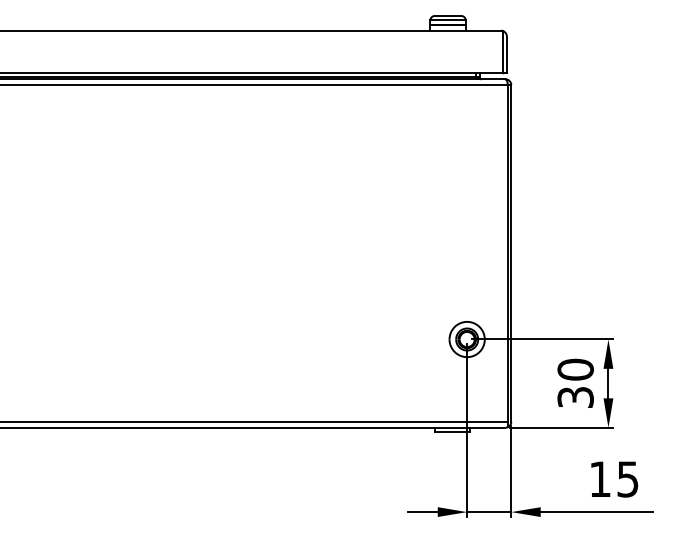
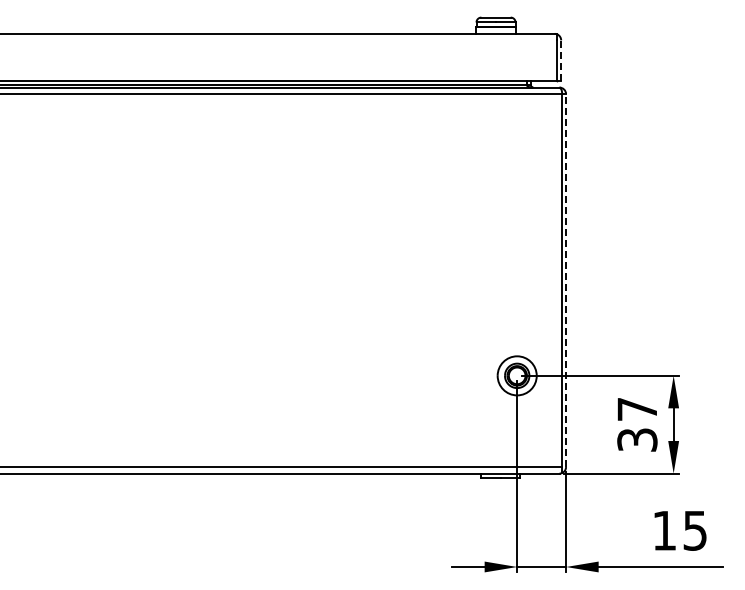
line: (507, 54) -> (561, 60), solid -> dashed
line: (511, 253) -> (566, 280), solid -> dashed
text: (575, 369) -> (637, 409), 30 -> 37

